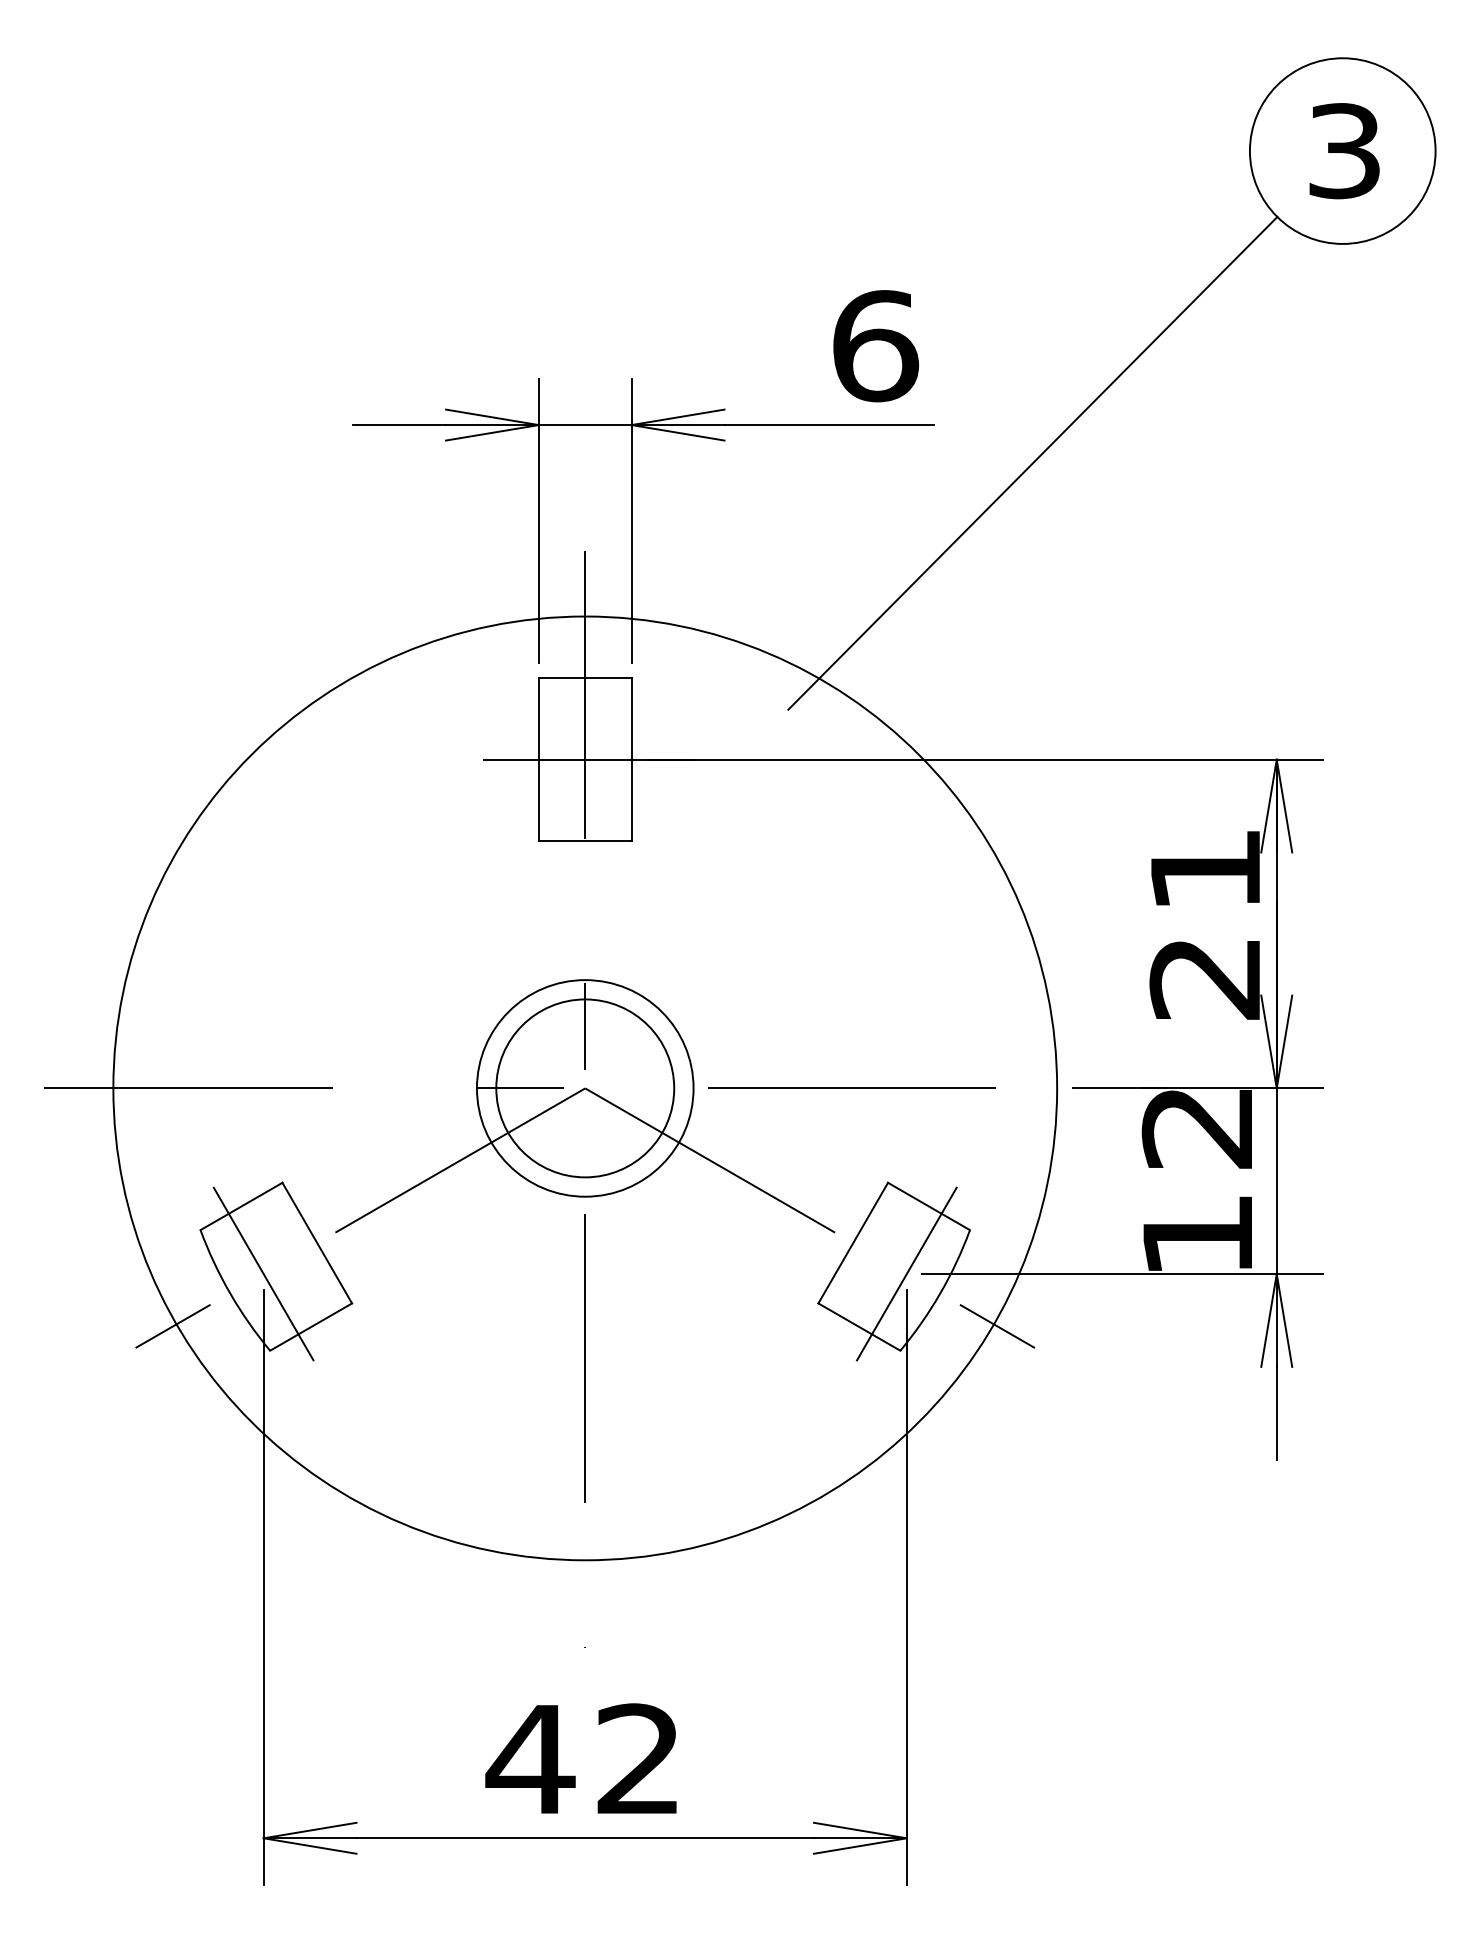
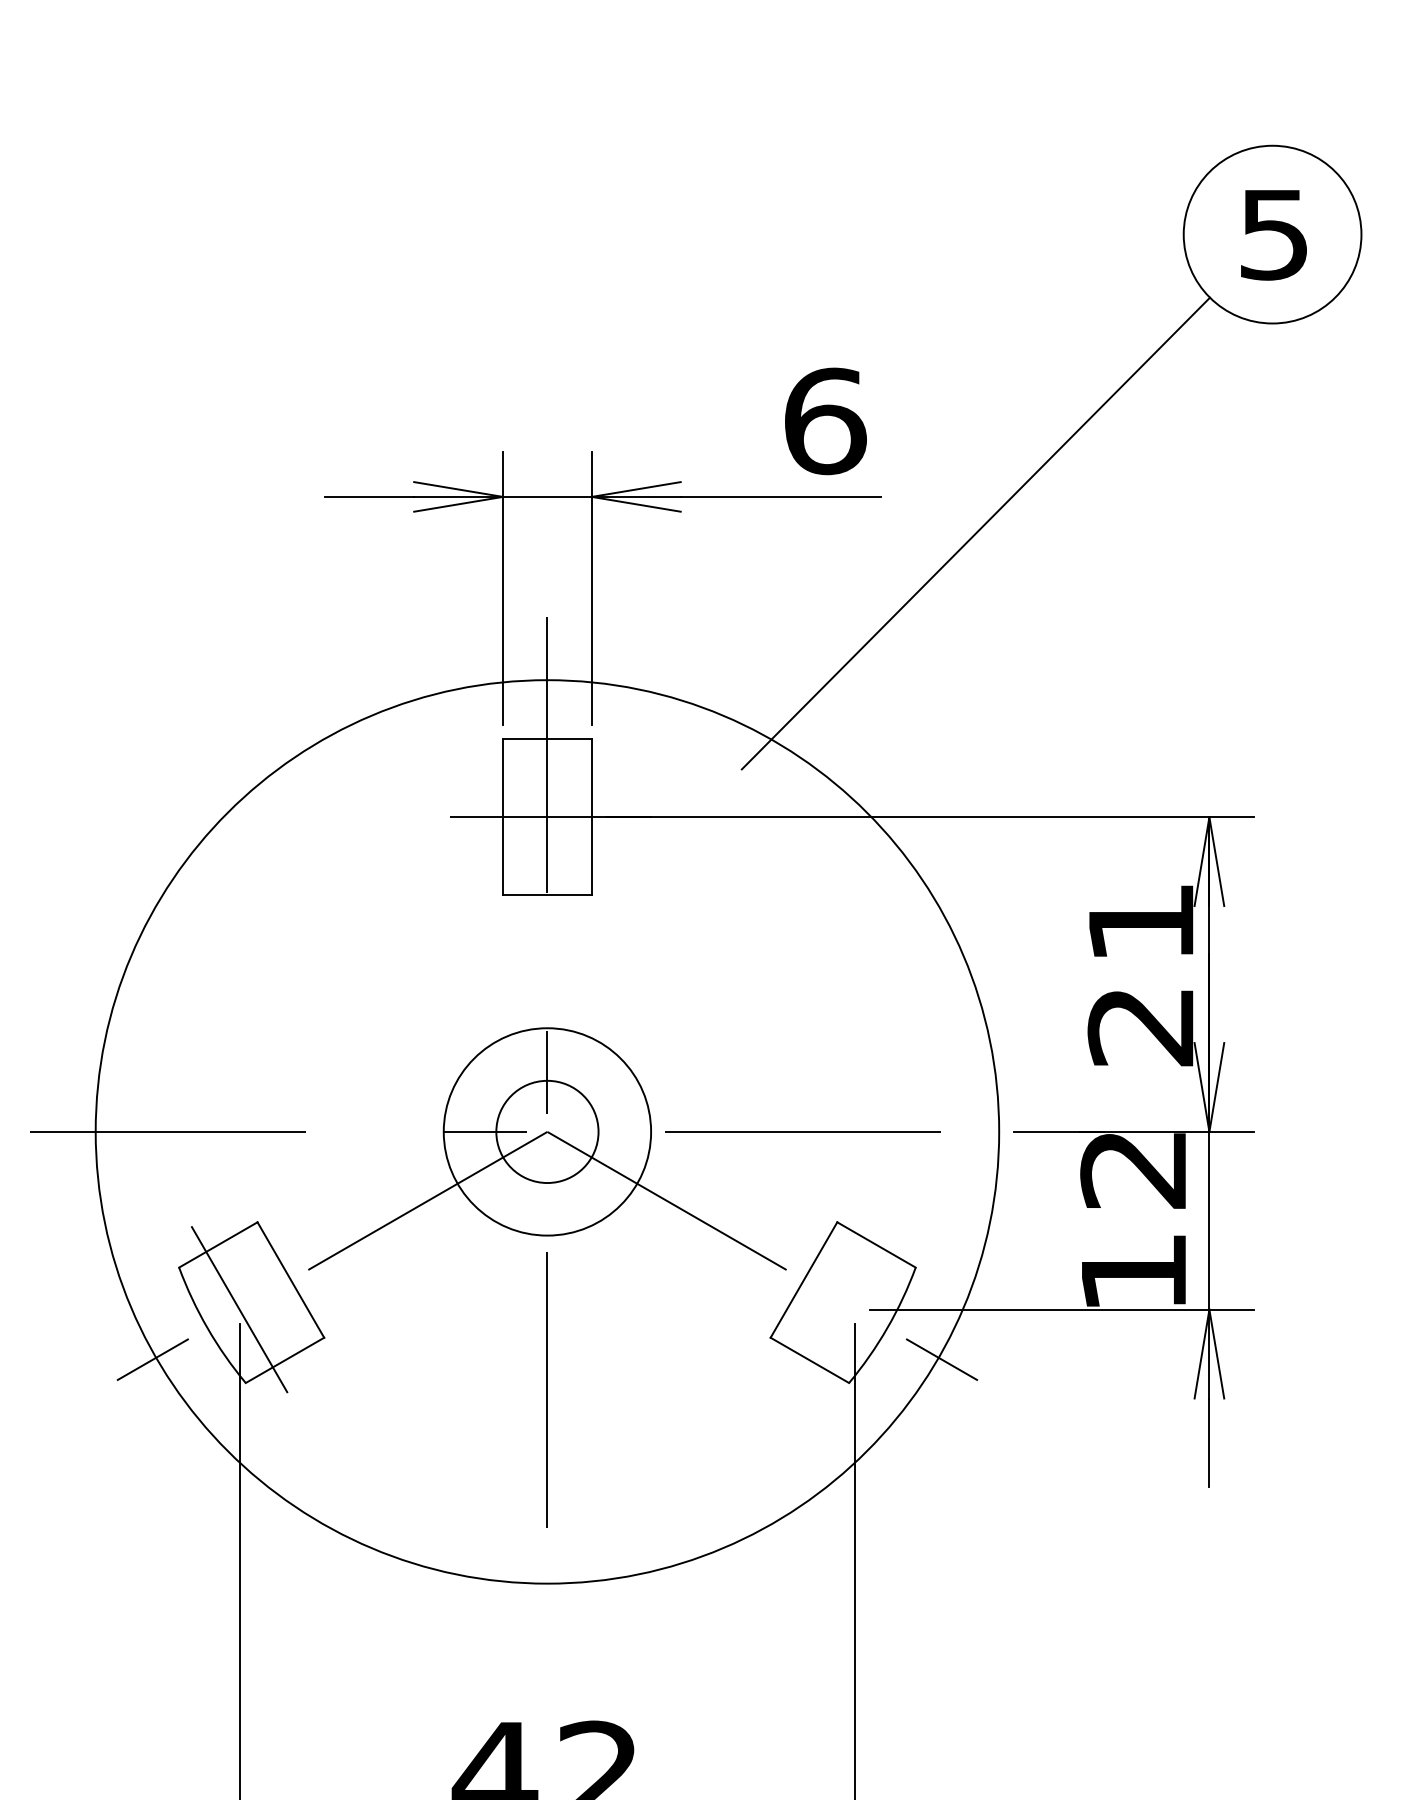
text: (1344, 150) -> (1274, 234), 3 -> 5
circle: (585, 1088) -> (547, 1132), size x0.6
line: (906, 1273) -> (854, 1309), removed

